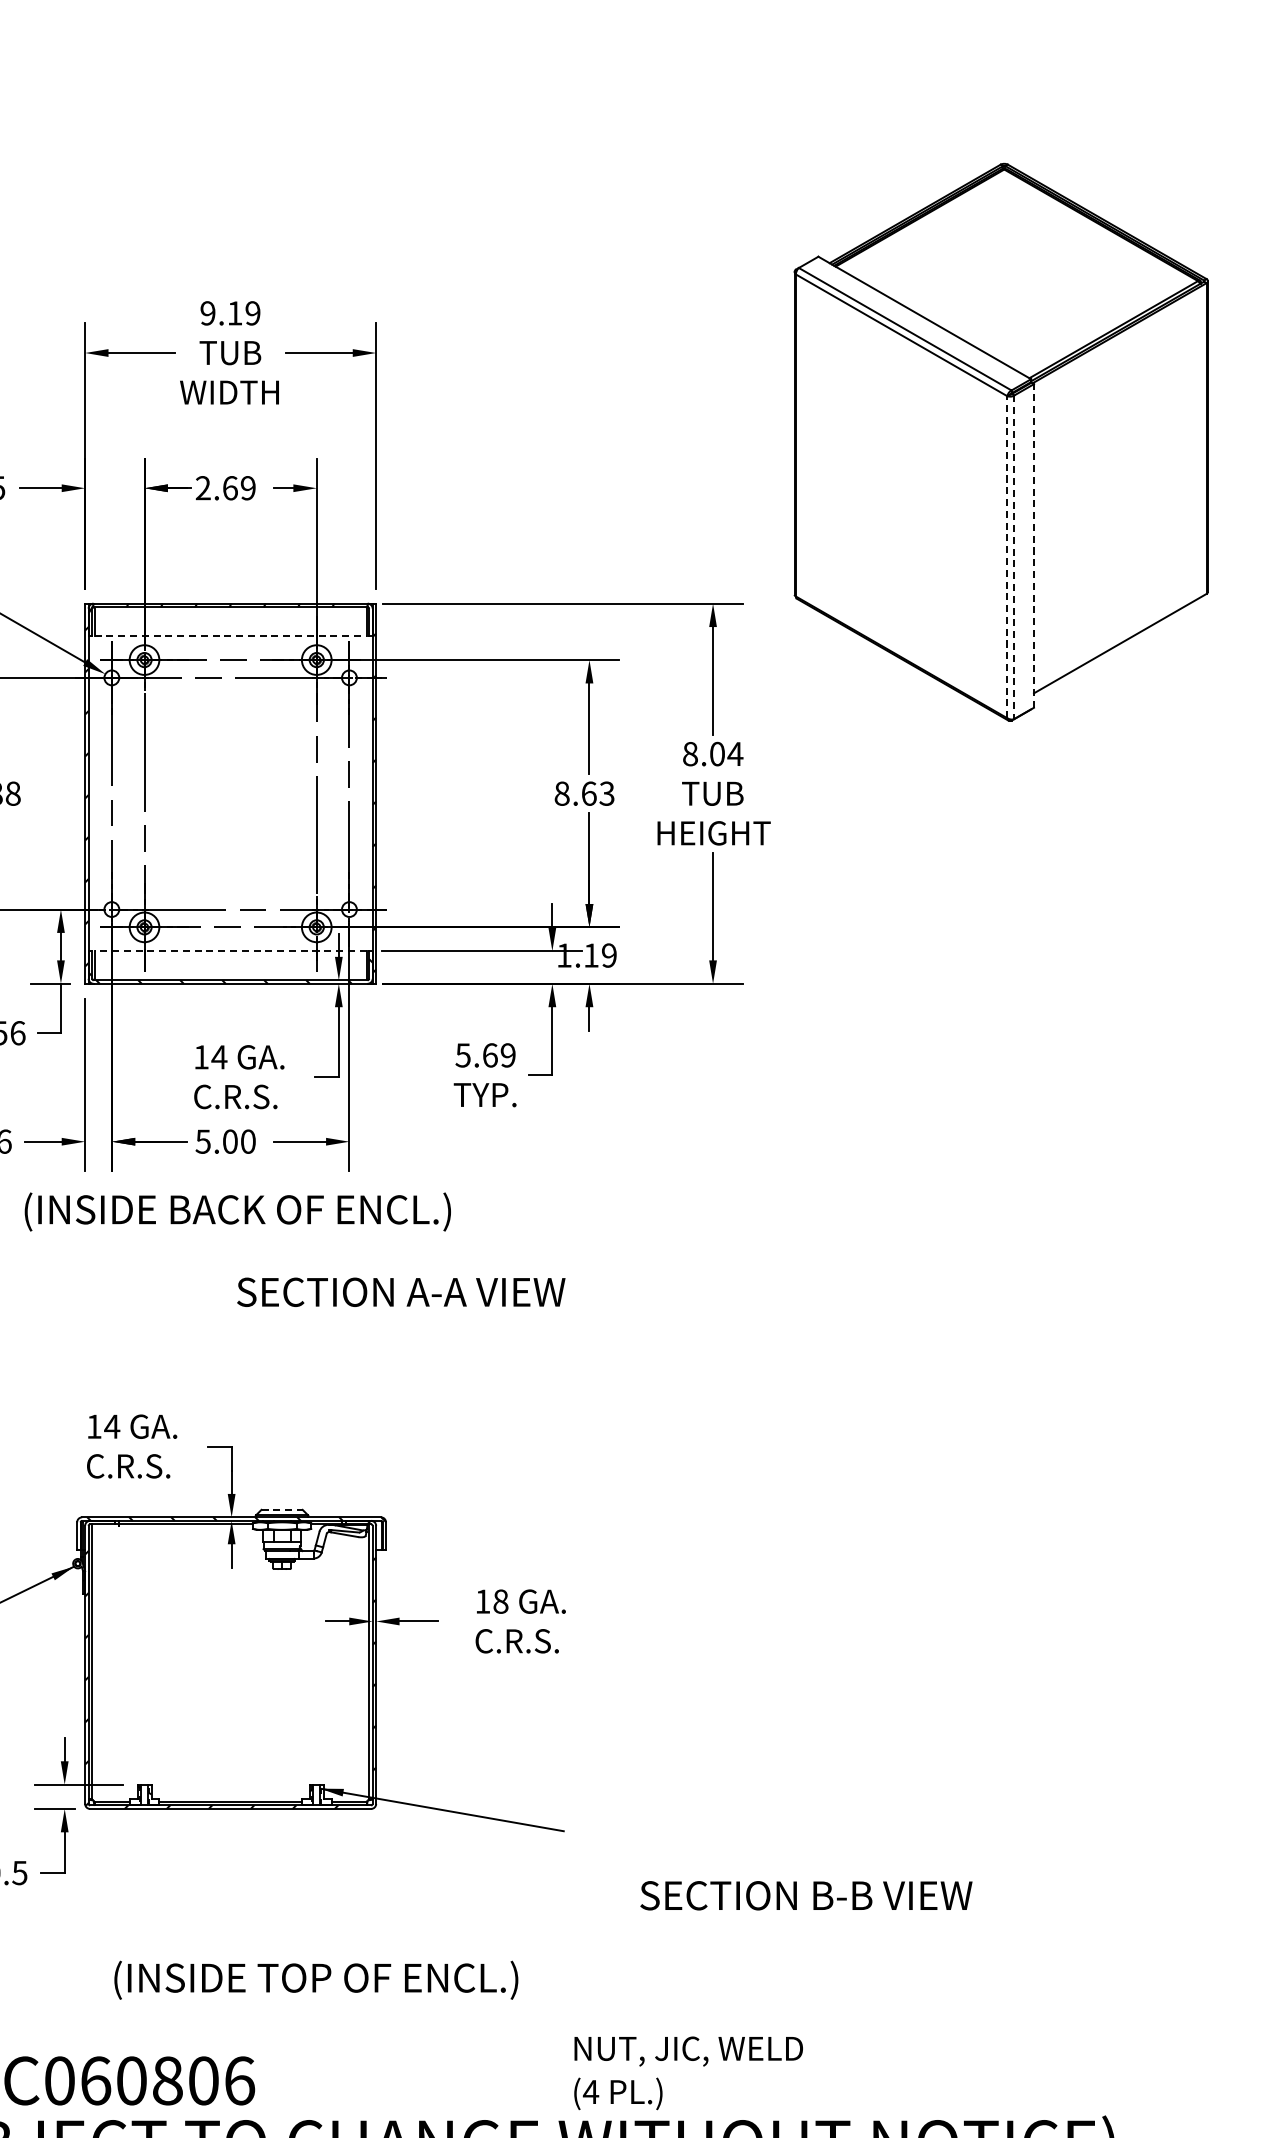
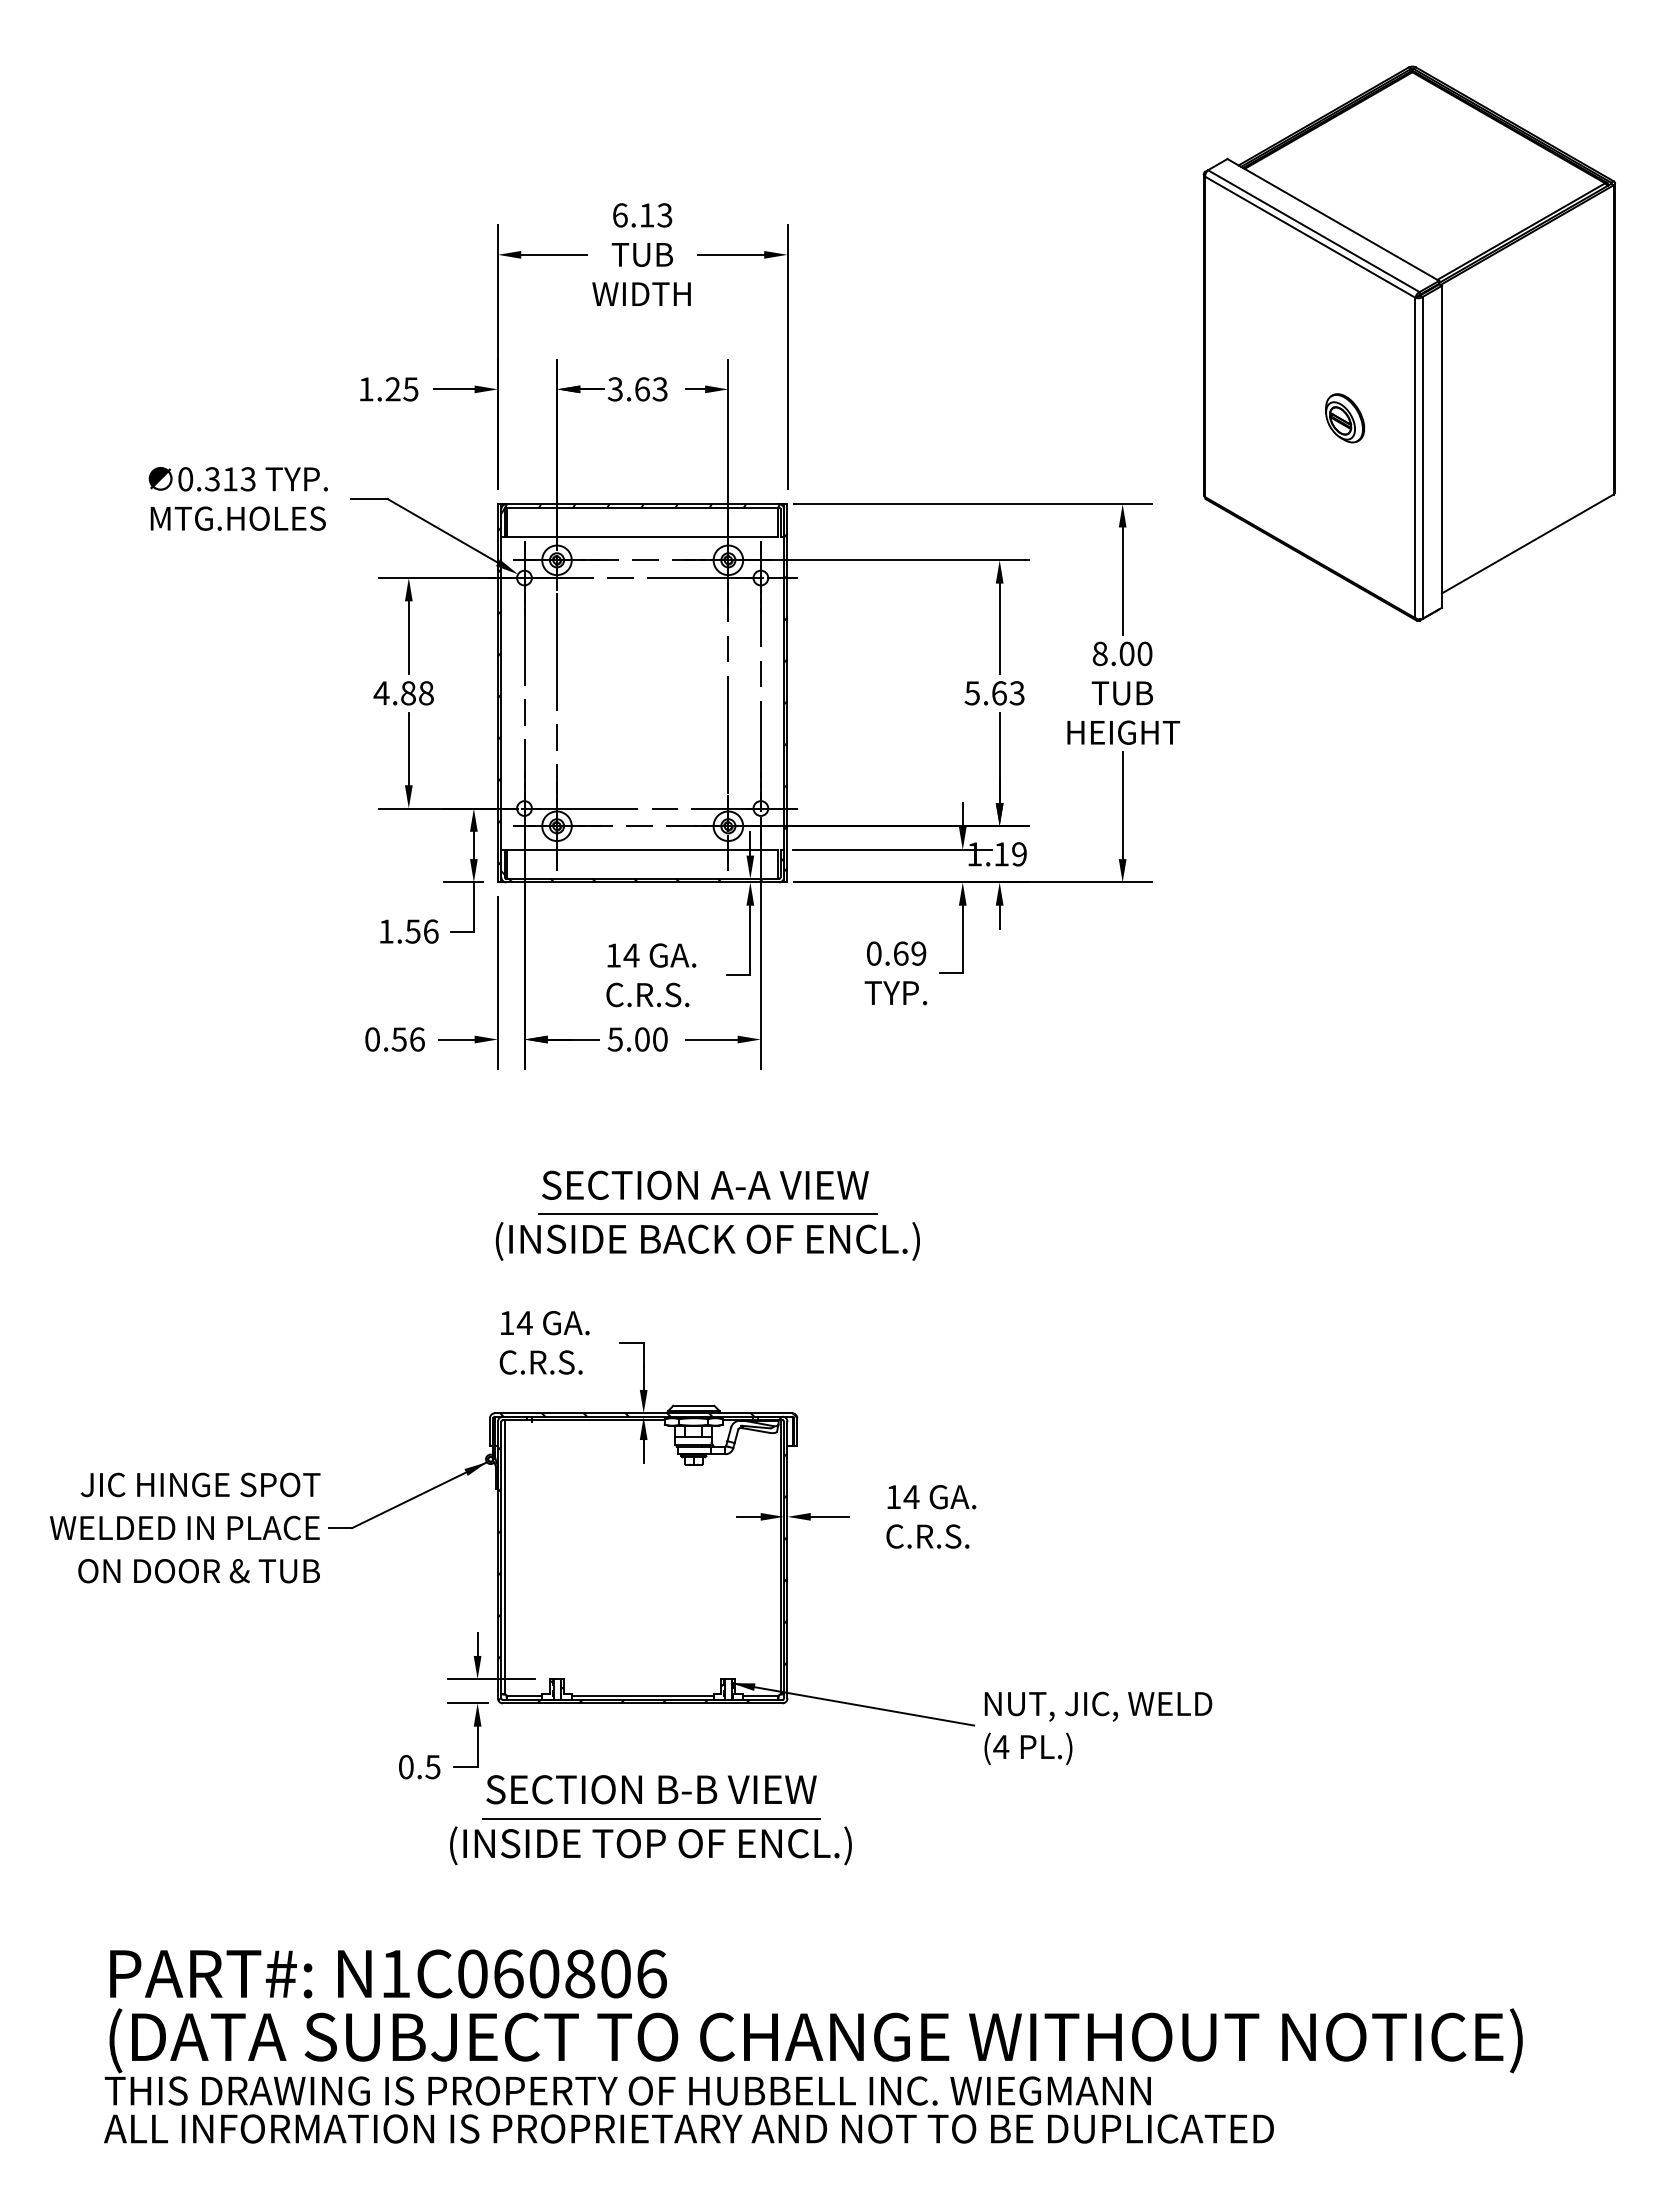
text: (230, 313) -> (642, 215), 9.19 -> 6.13
text: (225, 488) -> (637, 389), 2.69 -> 3.63
part: (937, 517) -> (1345, 418), added
line: (1033, 545) -> (1441, 446), dashed -> solid
line: (1007, 556) -> (1415, 457), dashed -> solid
line: (1014, 557) -> (1422, 458), dashed -> solid
line: (231, 636) -> (643, 536), dashed -> solid
text: (735, 753) -> (1144, 653), 8.04 -> 8.00
text: (561, 793) -> (971, 693), 8.63 -> 5.63
line: (230, 950) -> (642, 849), dashed -> solid
text: (462, 1055) -> (873, 953), 5.69 -> 0.69
text: (237, 1212) -> (707, 1241), moved
text: (401, 1291) -> (705, 1184), moved
line: (295, 1317) -> (707, 1214), added
line: (282, 1509) -> (694, 1405), dashed -> solid
text: (500, 1602) -> (911, 1497), 18 -> 14
text: (806, 1895) -> (651, 1789), moved
line: (239, 1924) -> (651, 1818), added
text: (315, 1979) -> (650, 1845), moved
text: (688, 2072) -> (1098, 1727), moved

